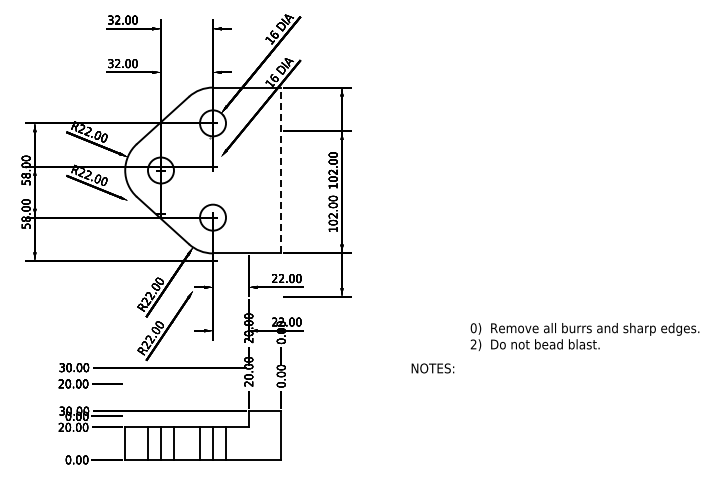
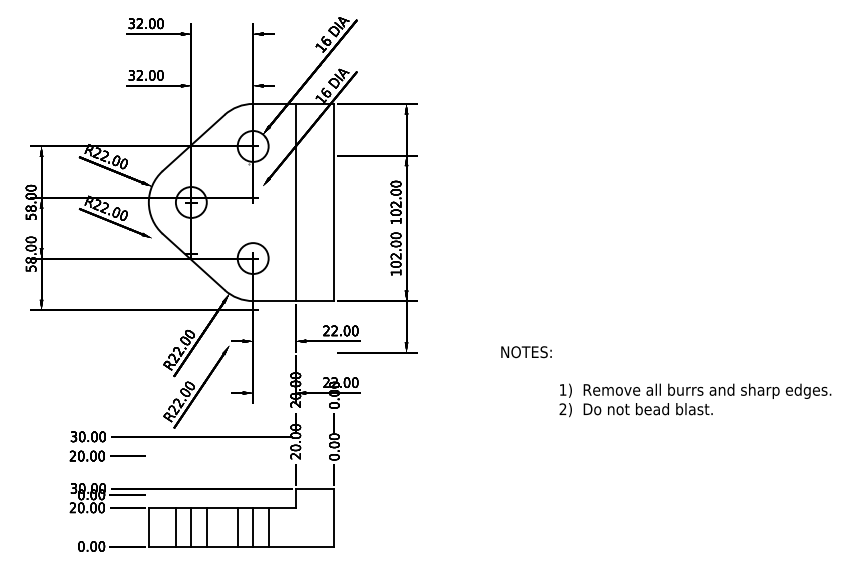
line: (248, 170) -> (295, 202), added
line: (281, 170) -> (334, 202), dashed -> solid
text: (473, 328) -> (562, 390), 0) -> 1)
text: (432, 368) -> (525, 352), moved

